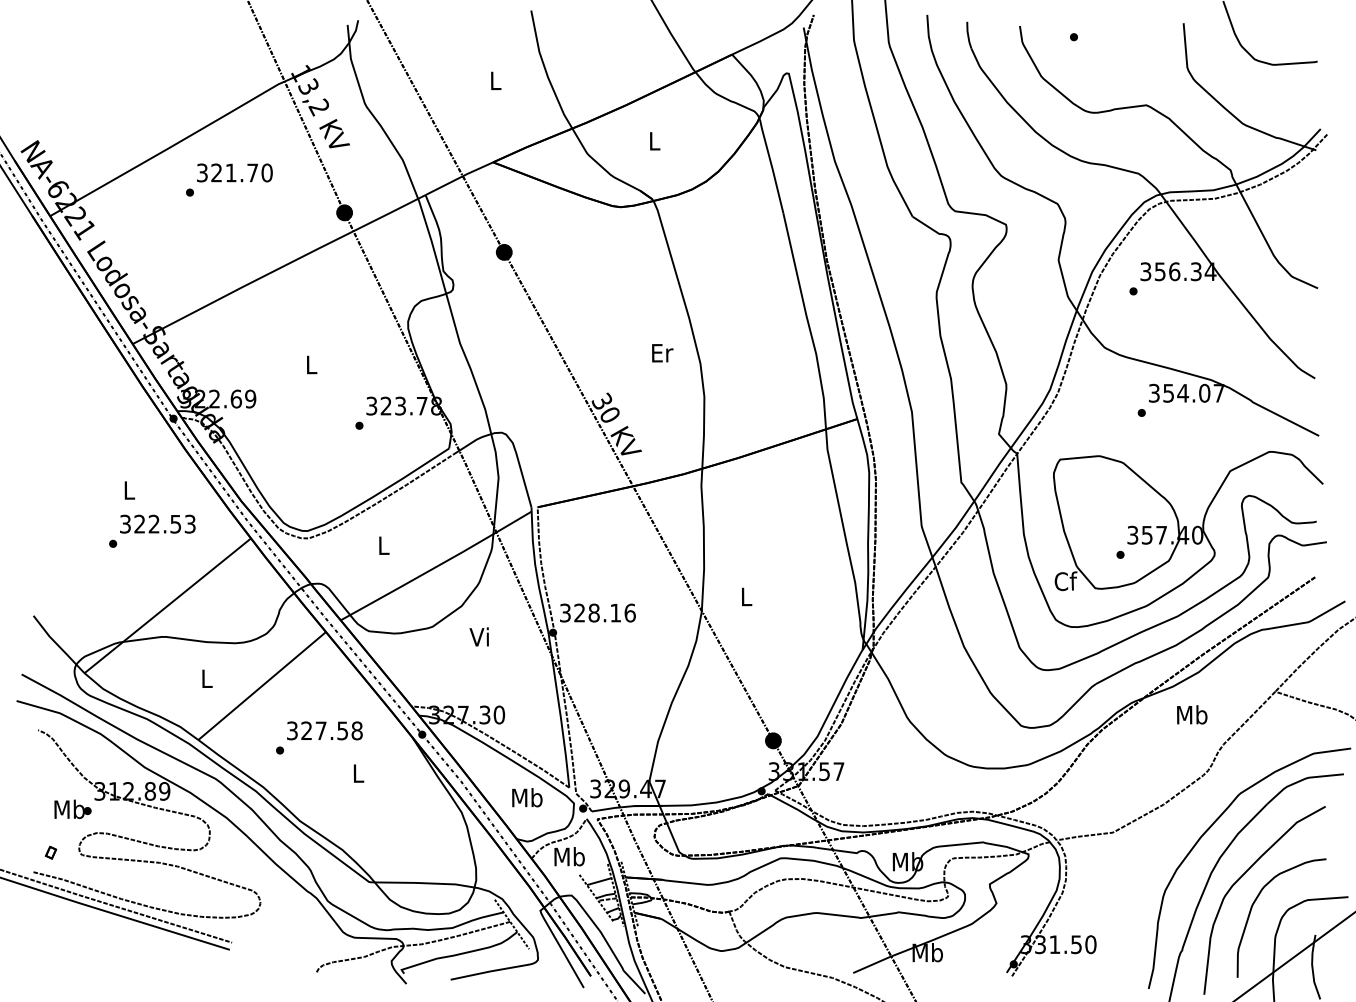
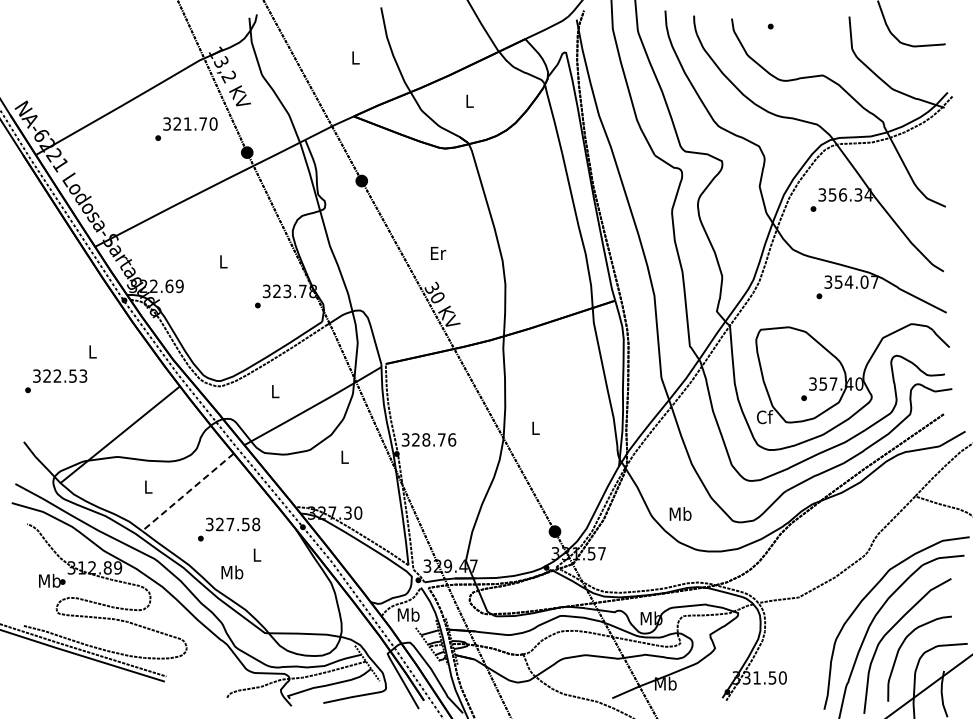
text: (229, 179) -> (186, 128), moved
text: (662, 351) -> (438, 252), moved
text: (152, 531) -> (56, 381), moved
text: (615, 612) -> (441, 439), 328.16 -> 328.76
text: (478, 636) -> (343, 456), Vi -> L
line: (262, 686) -> (188, 492), solid -> dashed
text: (1192, 714) -> (680, 513), moved
text: (527, 797) -> (232, 572), moved
part: (51, 852) -> (36, 611), removed

